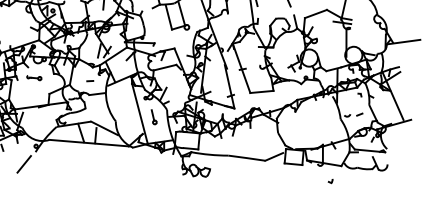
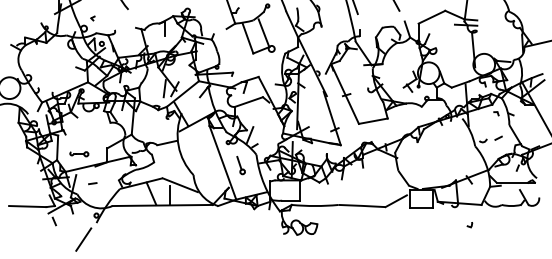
part: (34, 78) -> (79, 154), moved
line: (90, 81) -> (92, 183), moved

